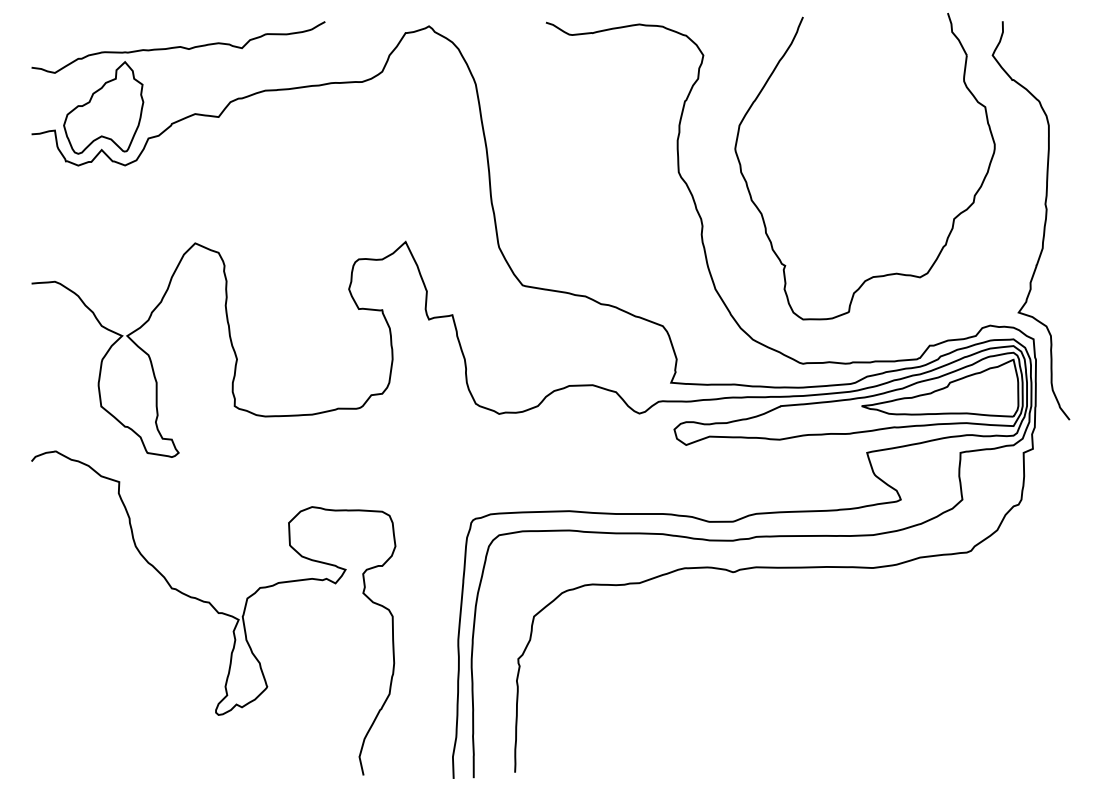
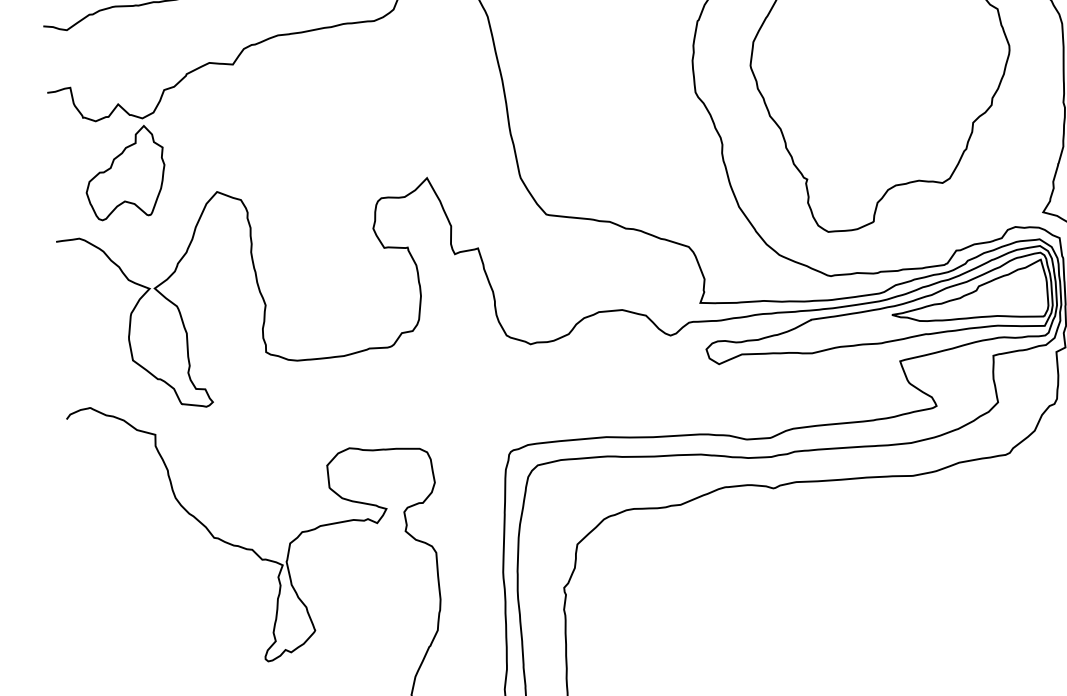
part: (103, 107) -> (125, 172), moved

